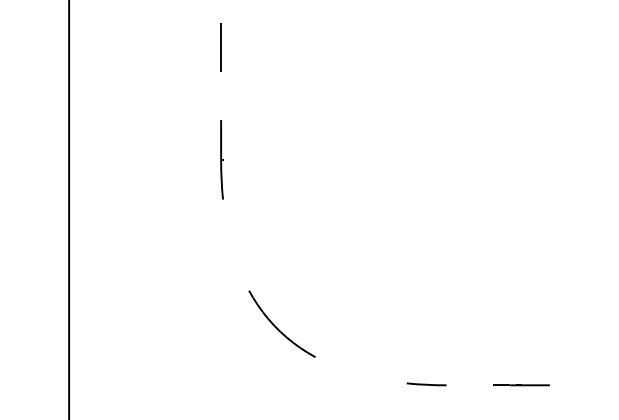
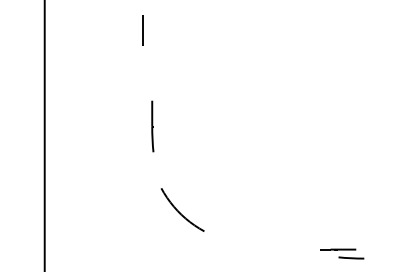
line: (221, 159) -> (152, 126), moved
line: (426, 383) -> (351, 257), moved

